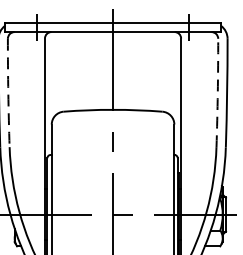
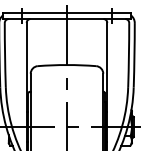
arc: (9, 93) -> (5, 55), dashed -> solid
arc: (217, 93) -> (128, 55), dashed -> solid

